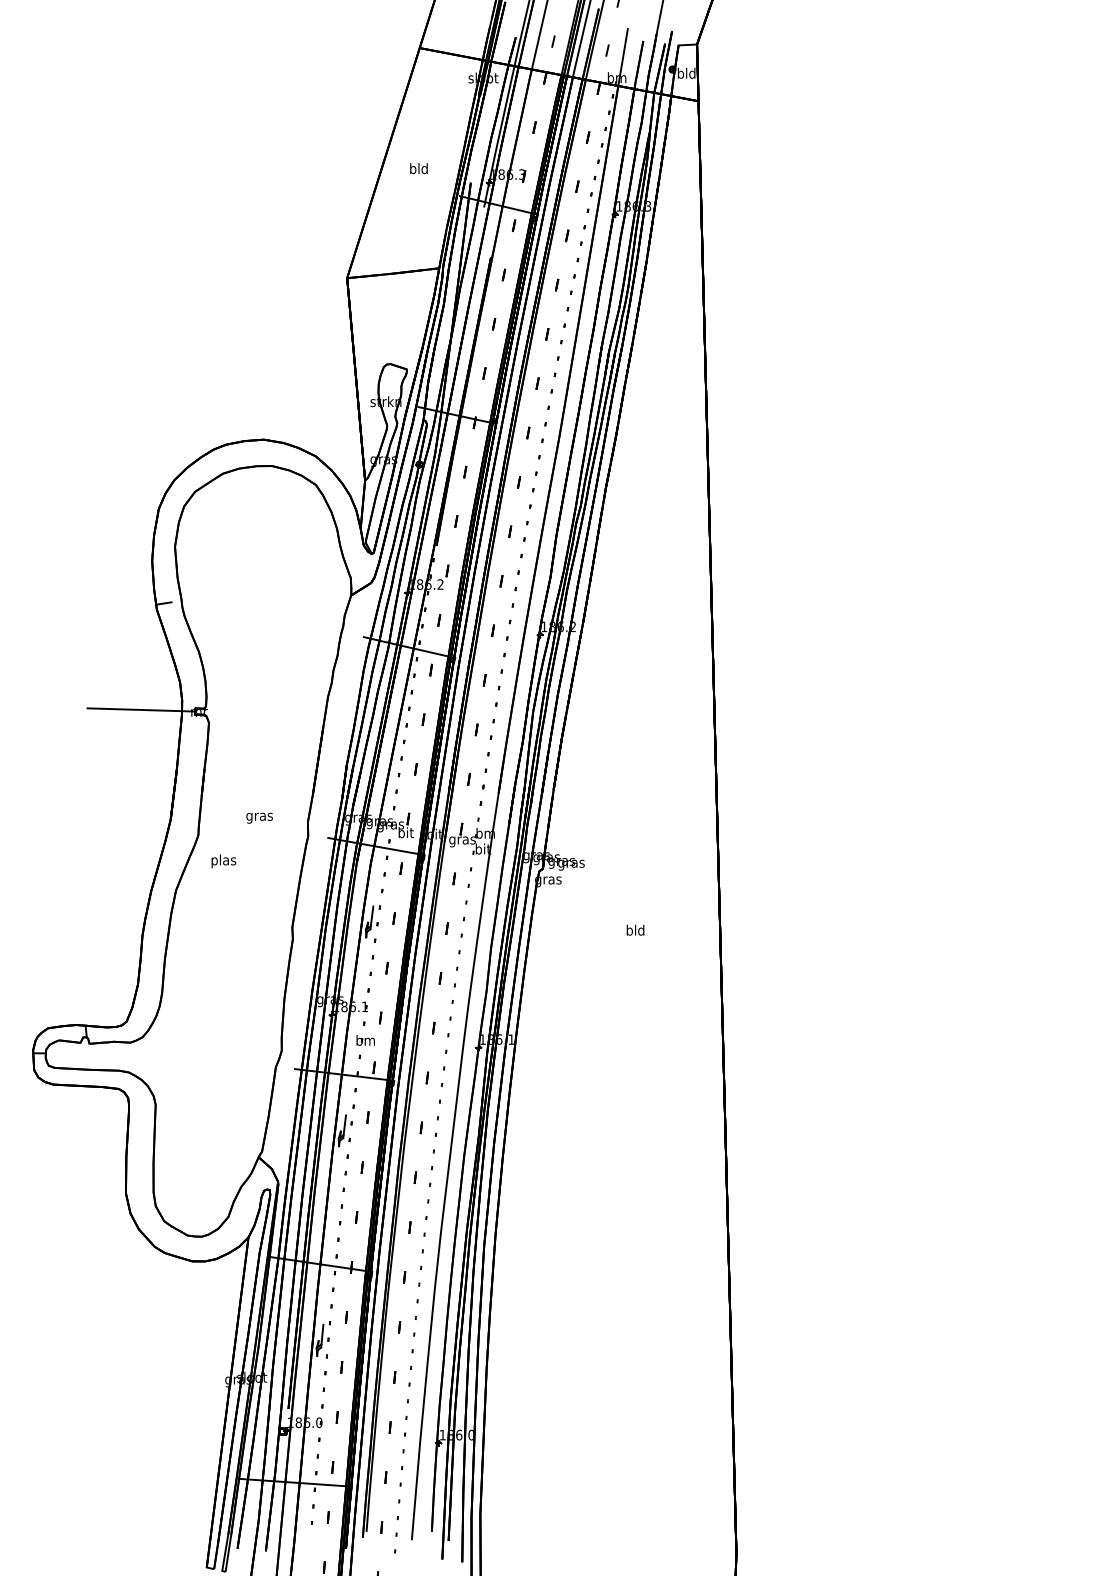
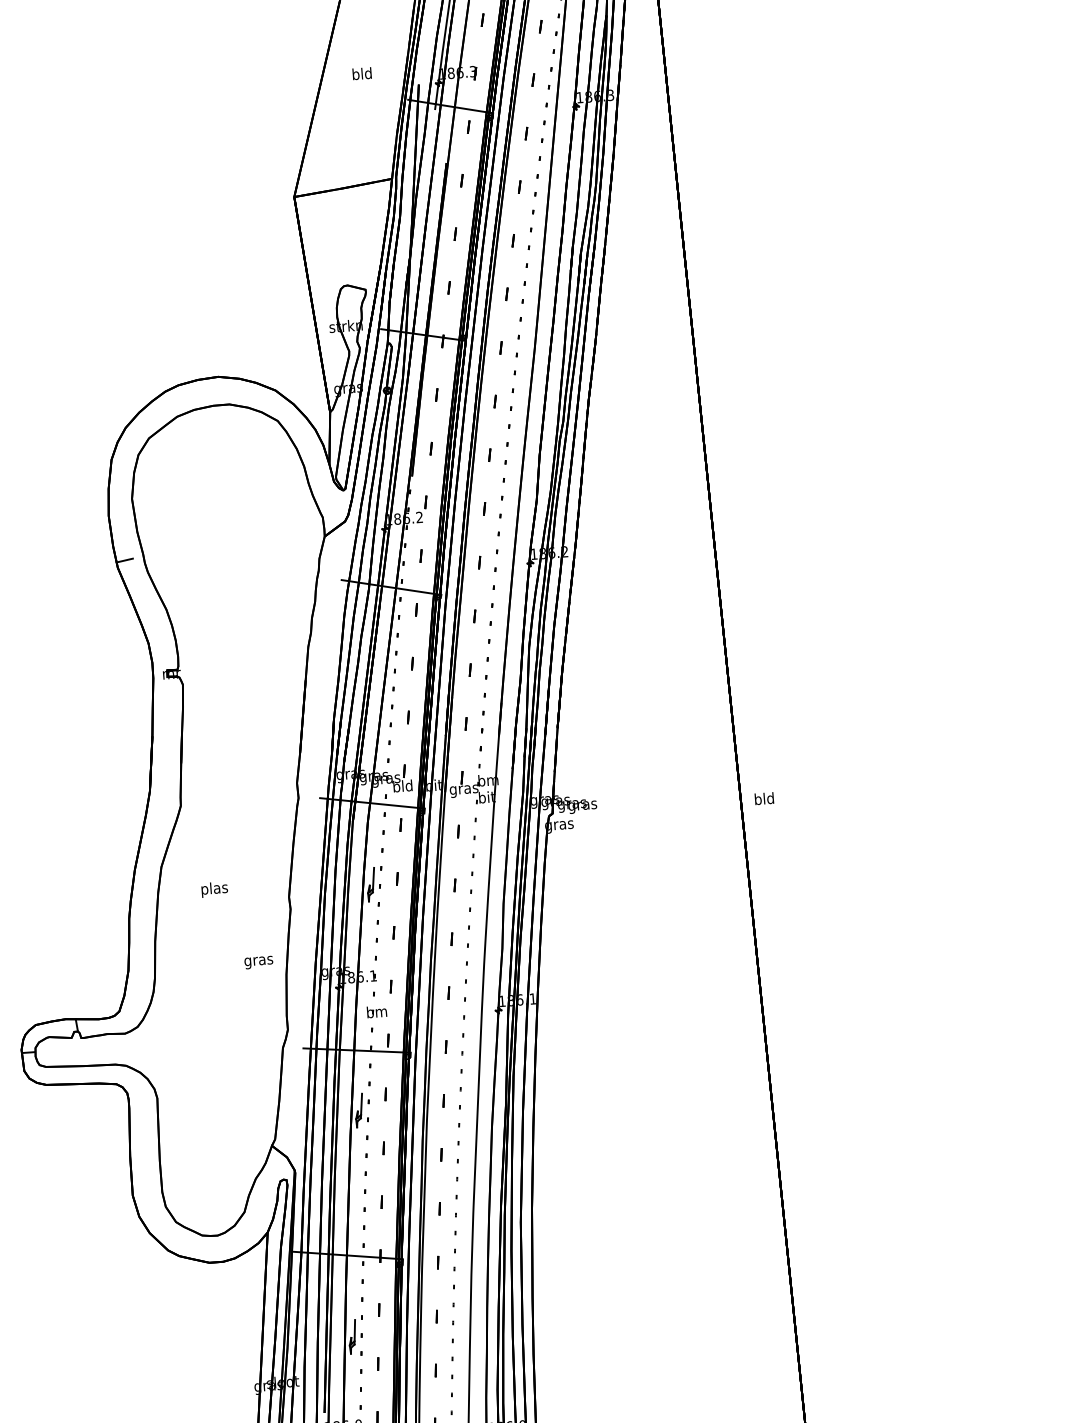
line: (141, 709) -> (109, 675), removed
text: (259, 817) -> (258, 961), moved
text: (405, 832) -> (402, 785), bit -> bld
text: (223, 861) -> (214, 889), moved
text: (635, 929) -> (764, 797), moved

